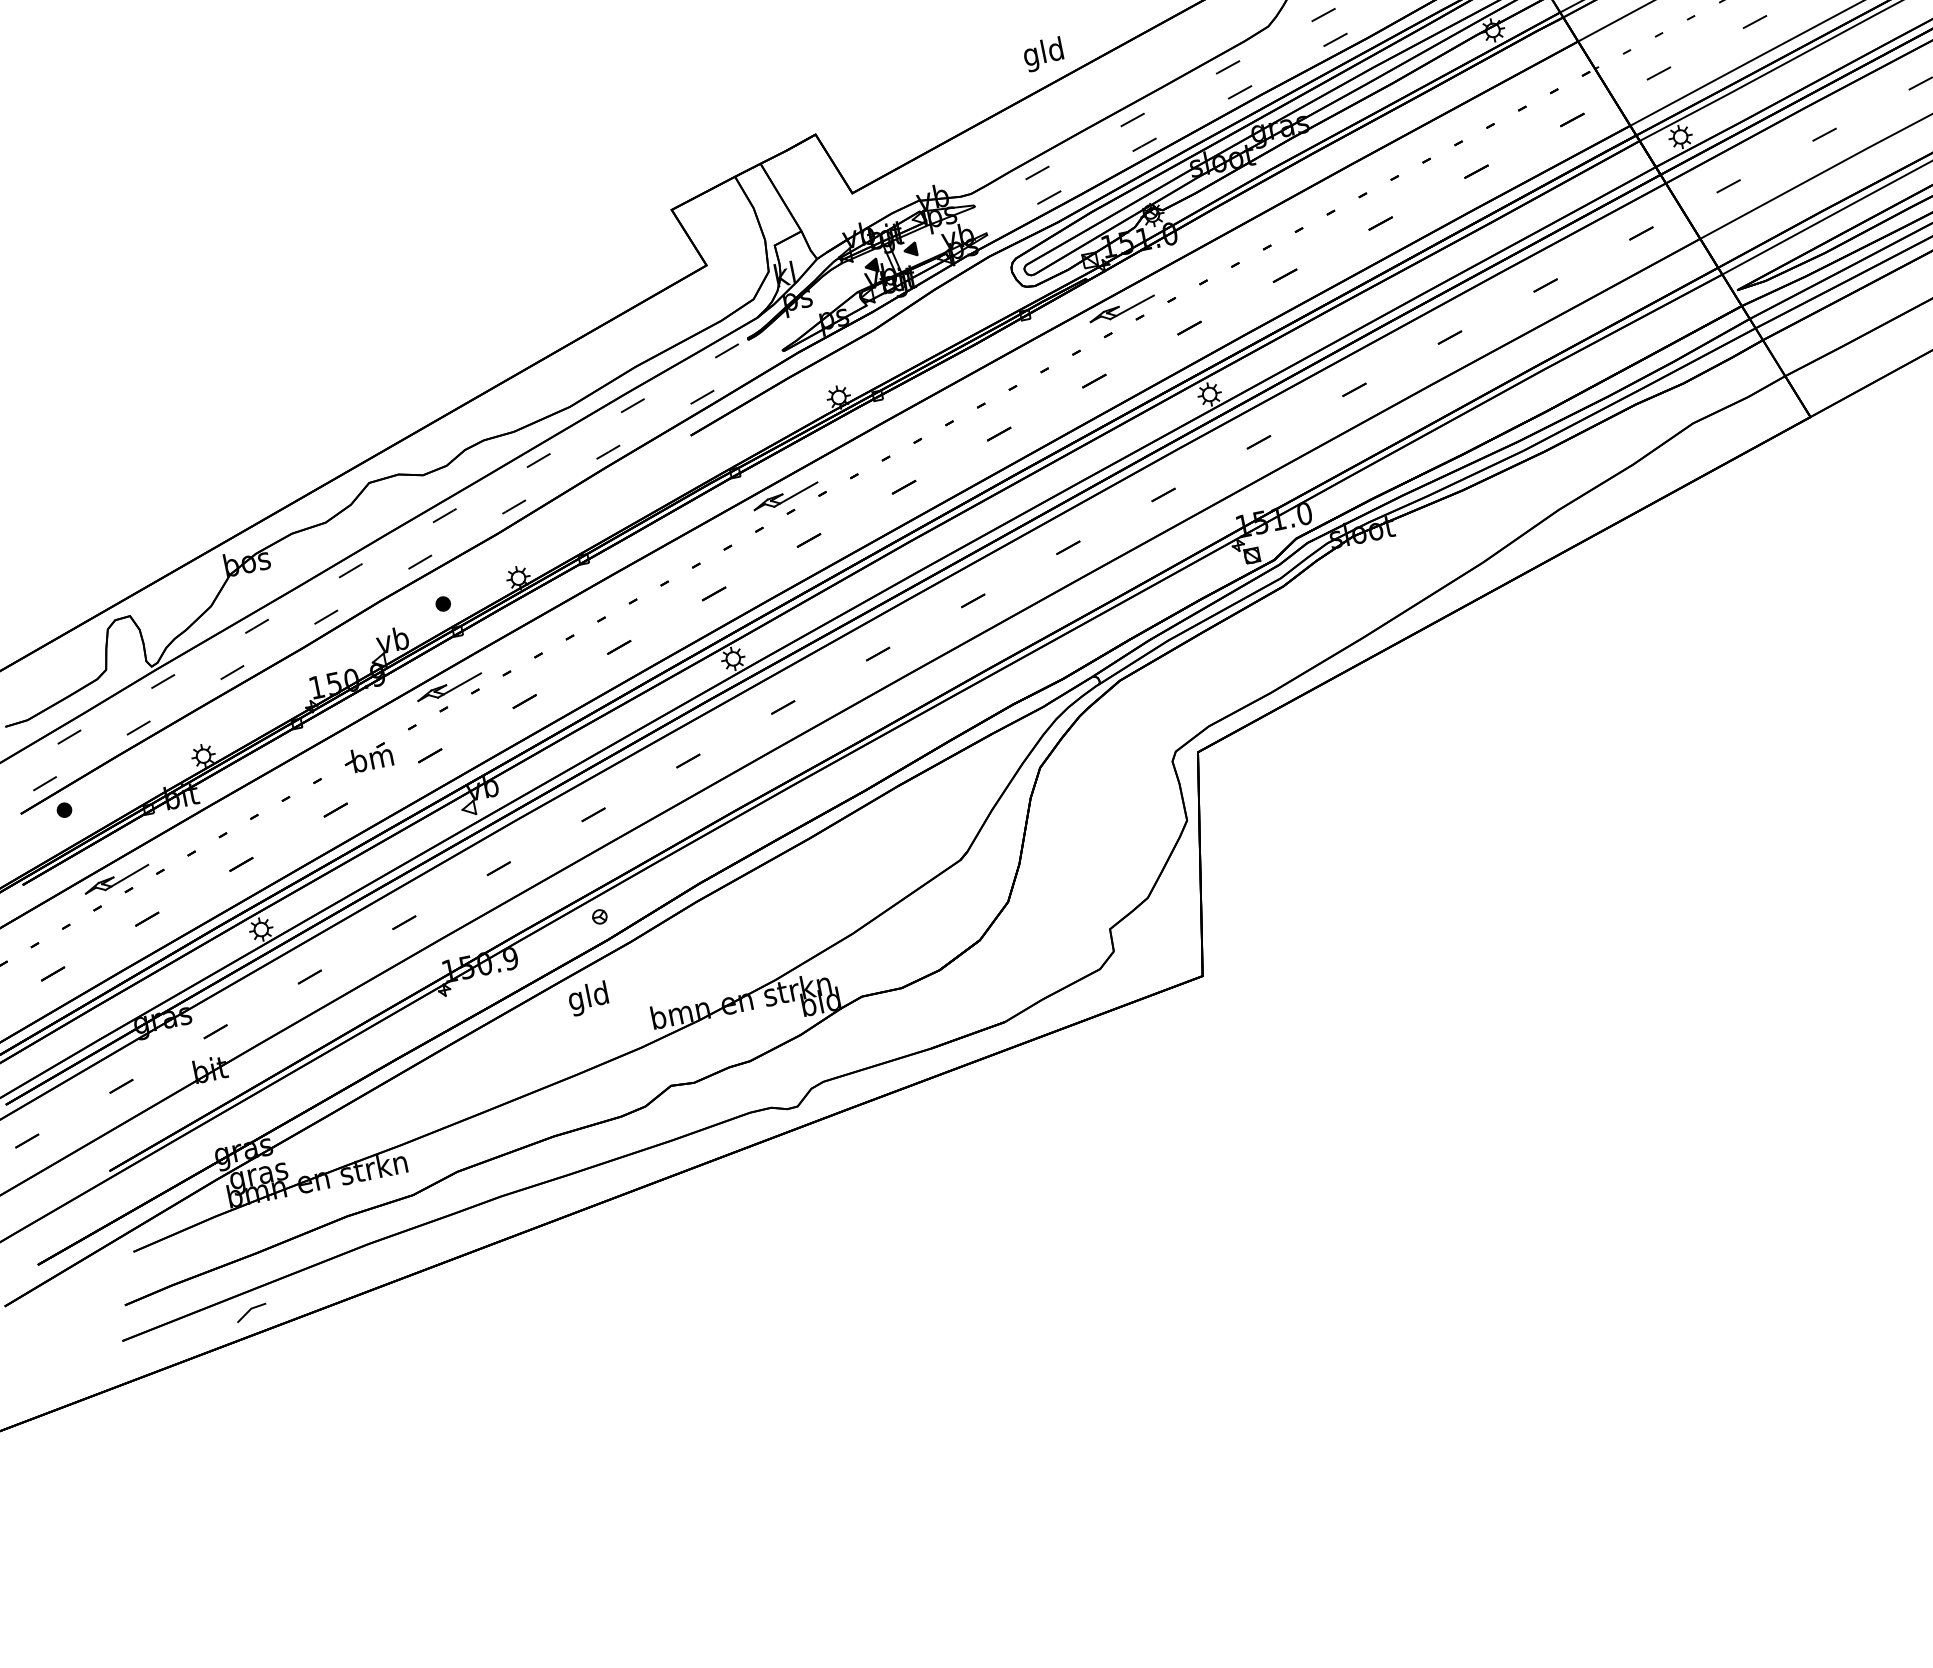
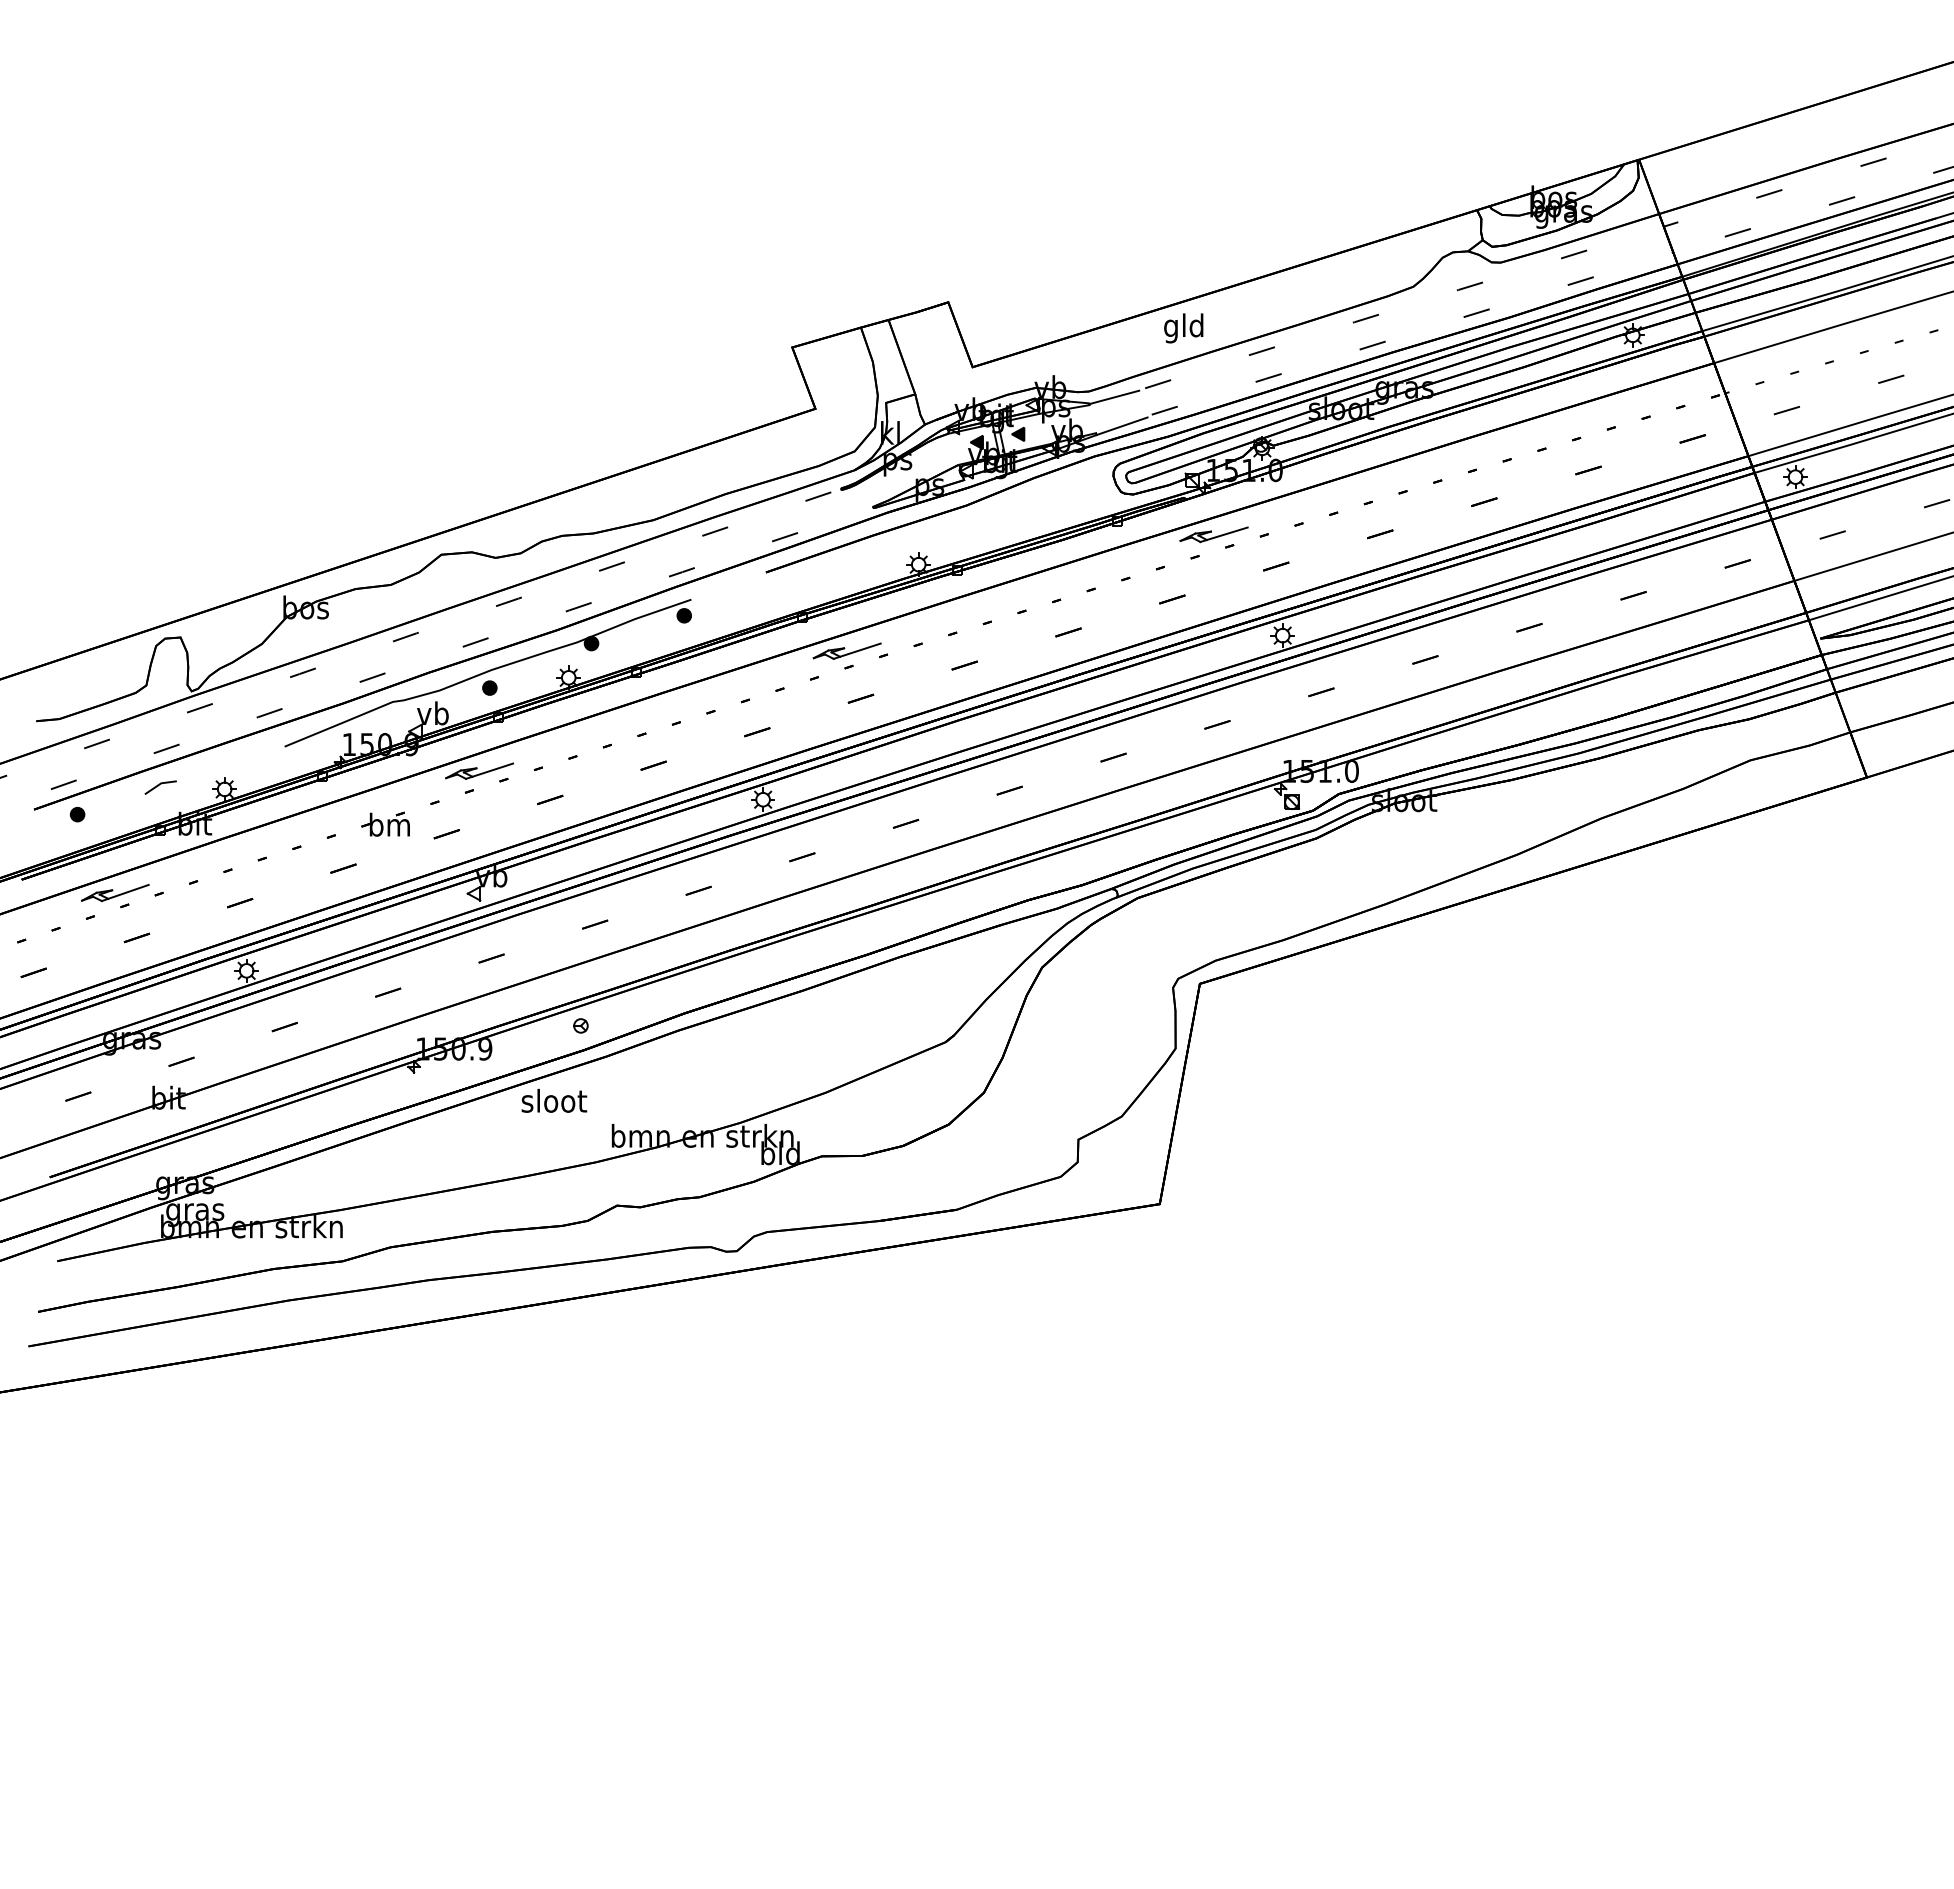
text: (1043, 54) -> (1183, 328), moved
line: (997, 194) -> (1114, 397), added
line: (1010, 221) -> (1121, 426), added
part: (438, 590) -> (487, 673), added
text: (589, 998) -> (554, 1103), gld -> sloot
line: (249, 1311) -> (159, 785), moved

